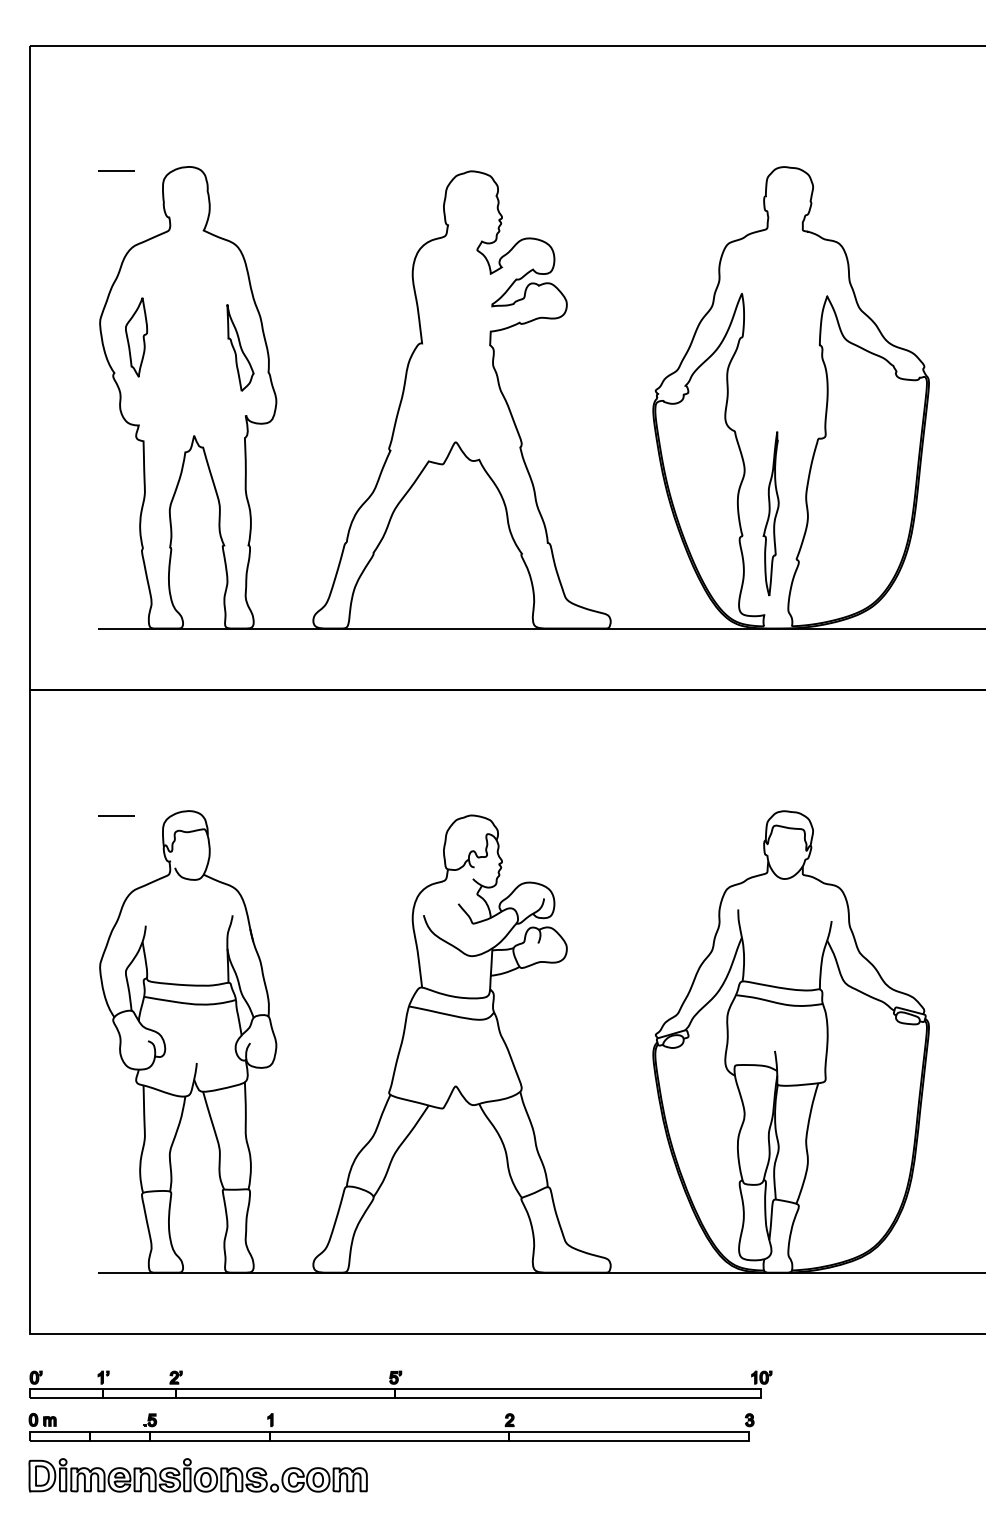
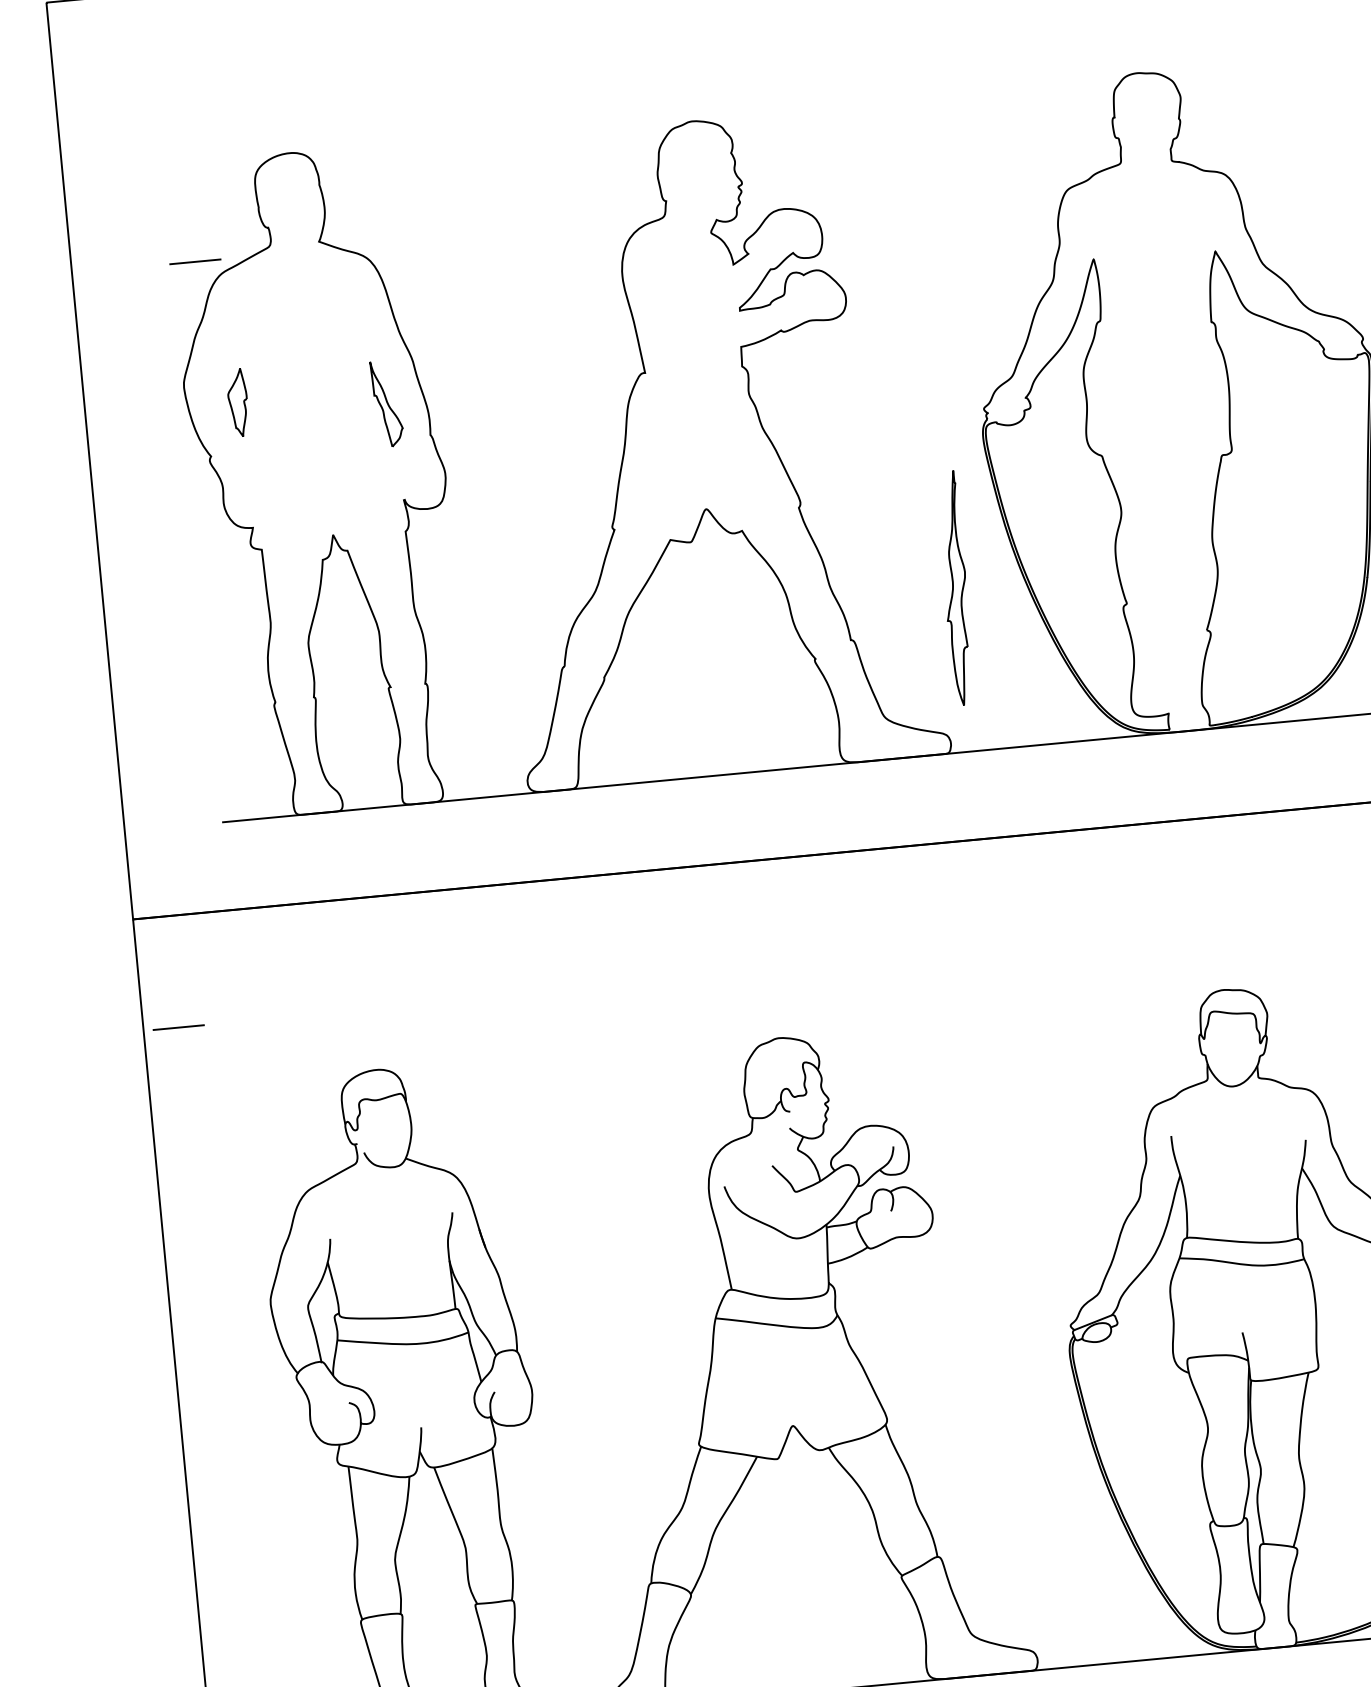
line: (116, 170) -> (195, 260), moved
part: (136, 337) -> (237, 402), size x0.6
part: (240, 347) -> (387, 403), size x0.7
part: (770, 513) -> (954, 587), moved
line: (116, 815) -> (179, 1027), moved

